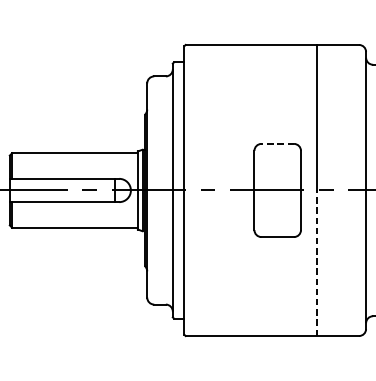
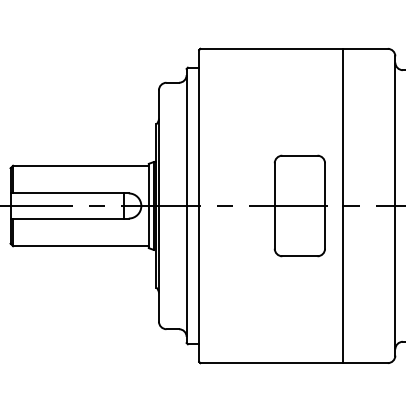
line: (277, 143) -> (299, 155), dashed -> solid
line: (317, 263) -> (342, 284), dashed -> solid

